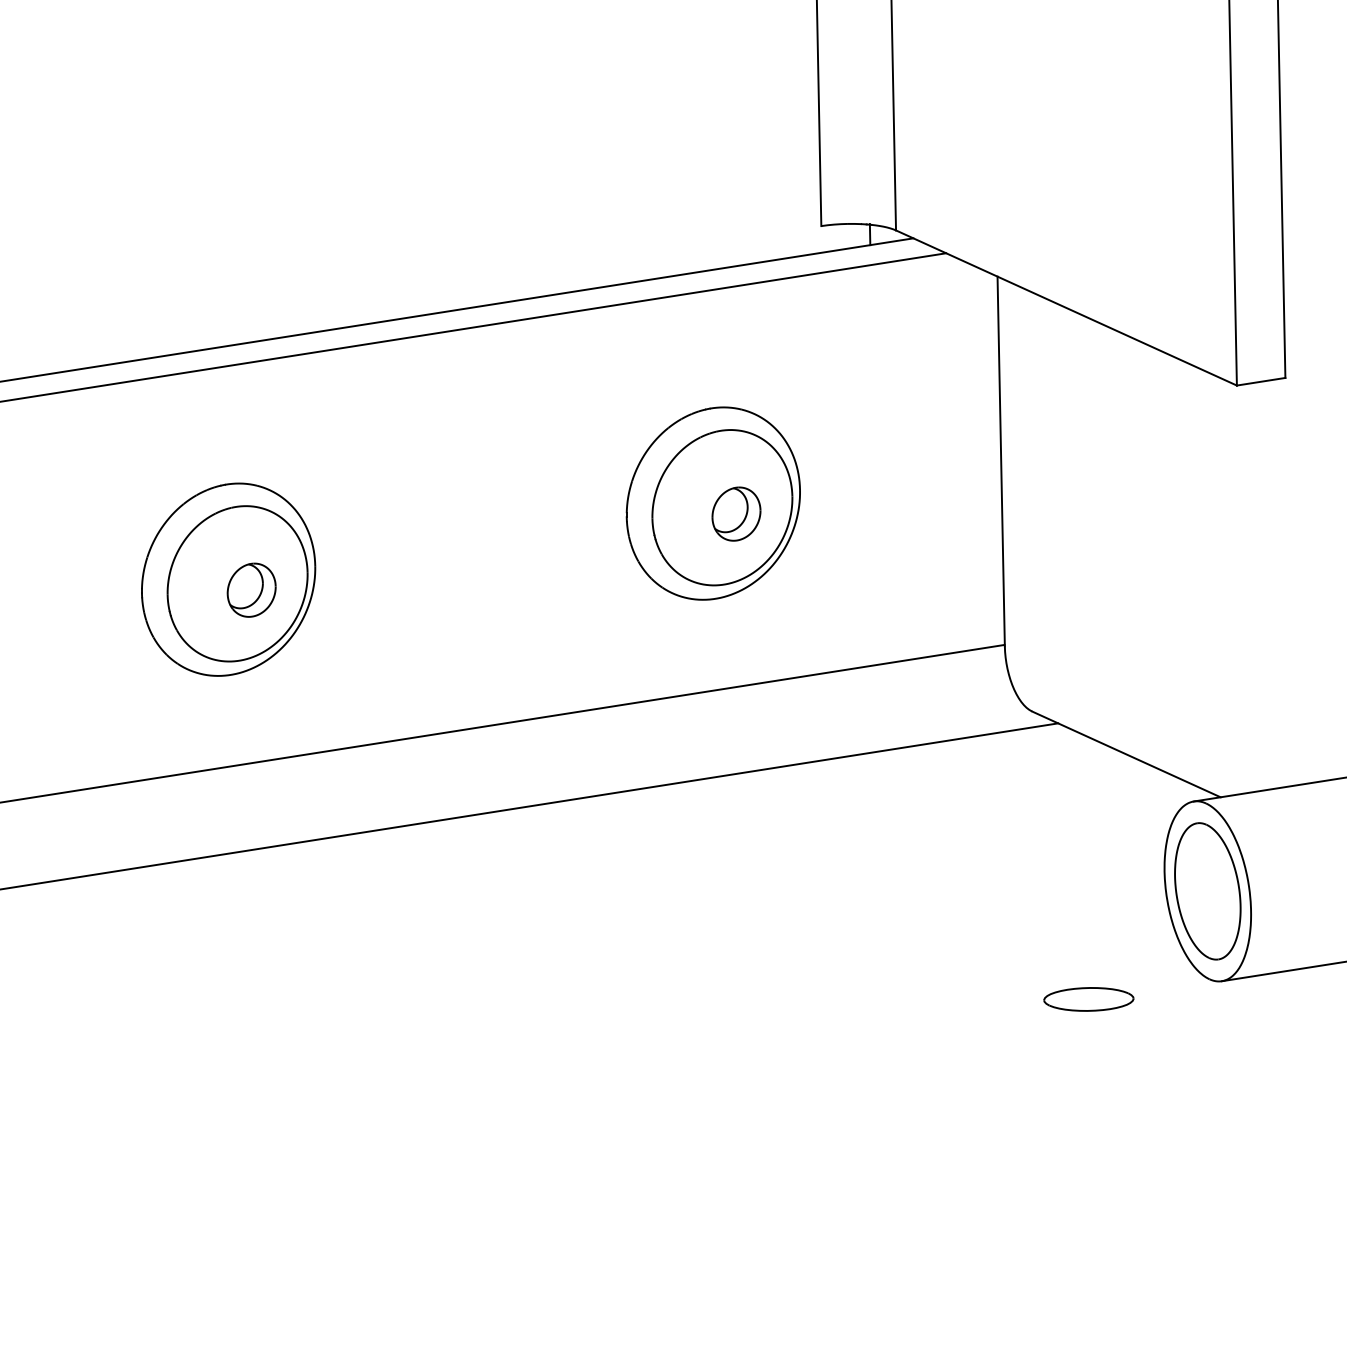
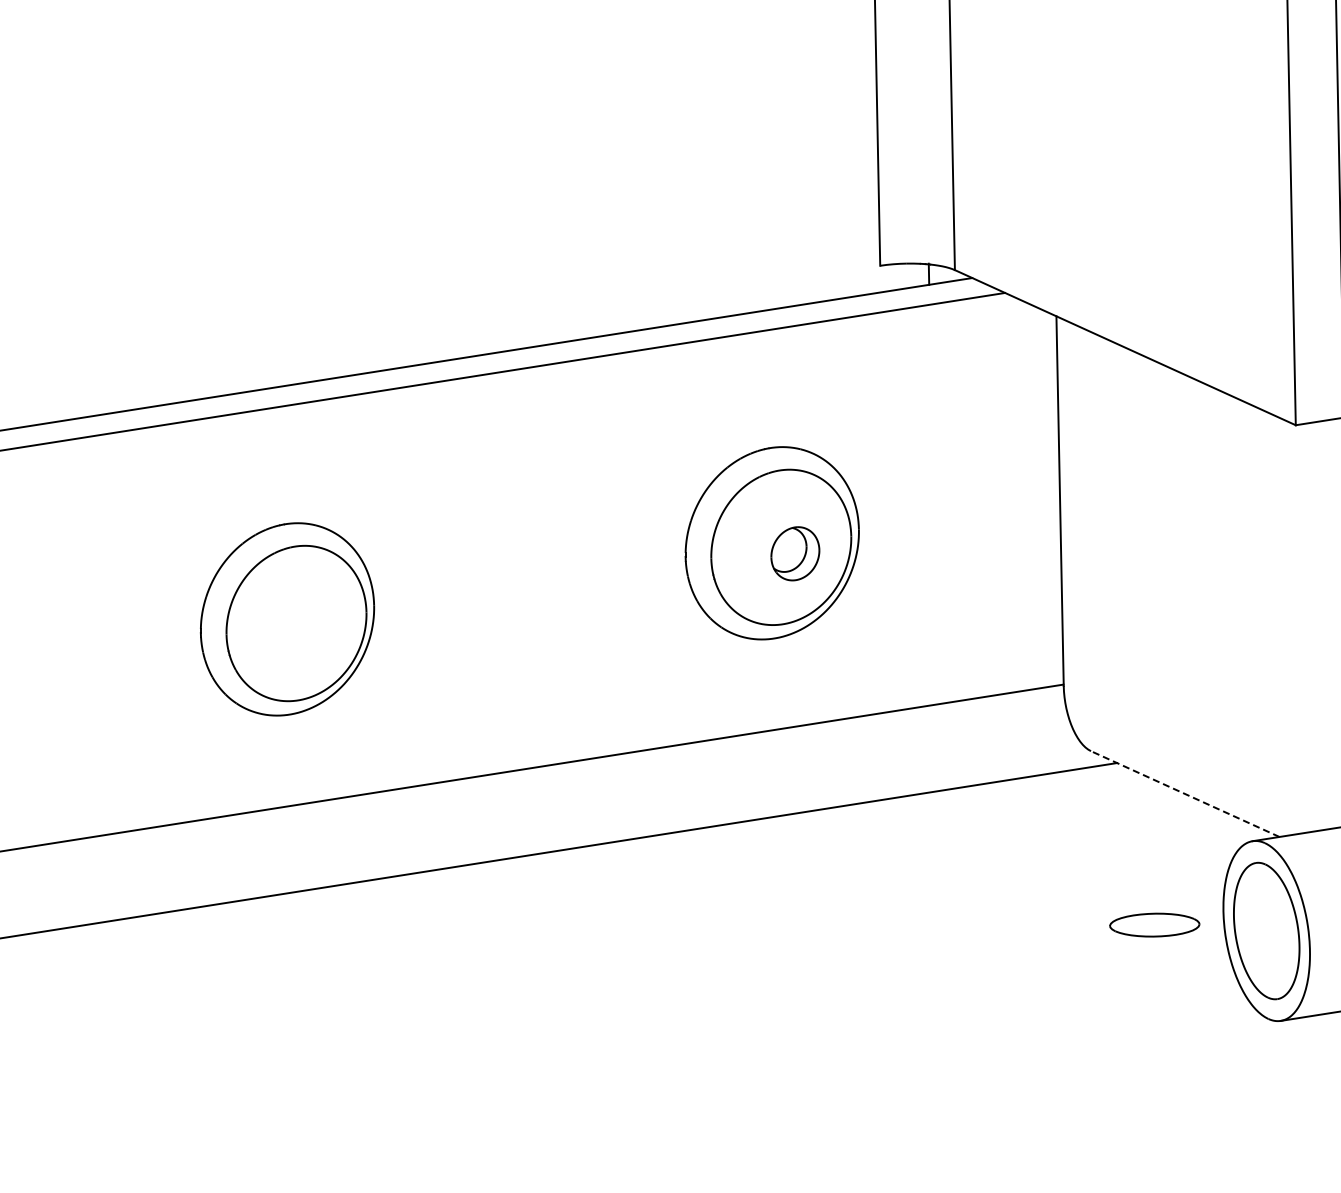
part: (251, 589) -> (310, 629), removed
line: (1126, 754) -> (1185, 794), solid -> dashed
part: (1088, 999) -> (1154, 925), moved

